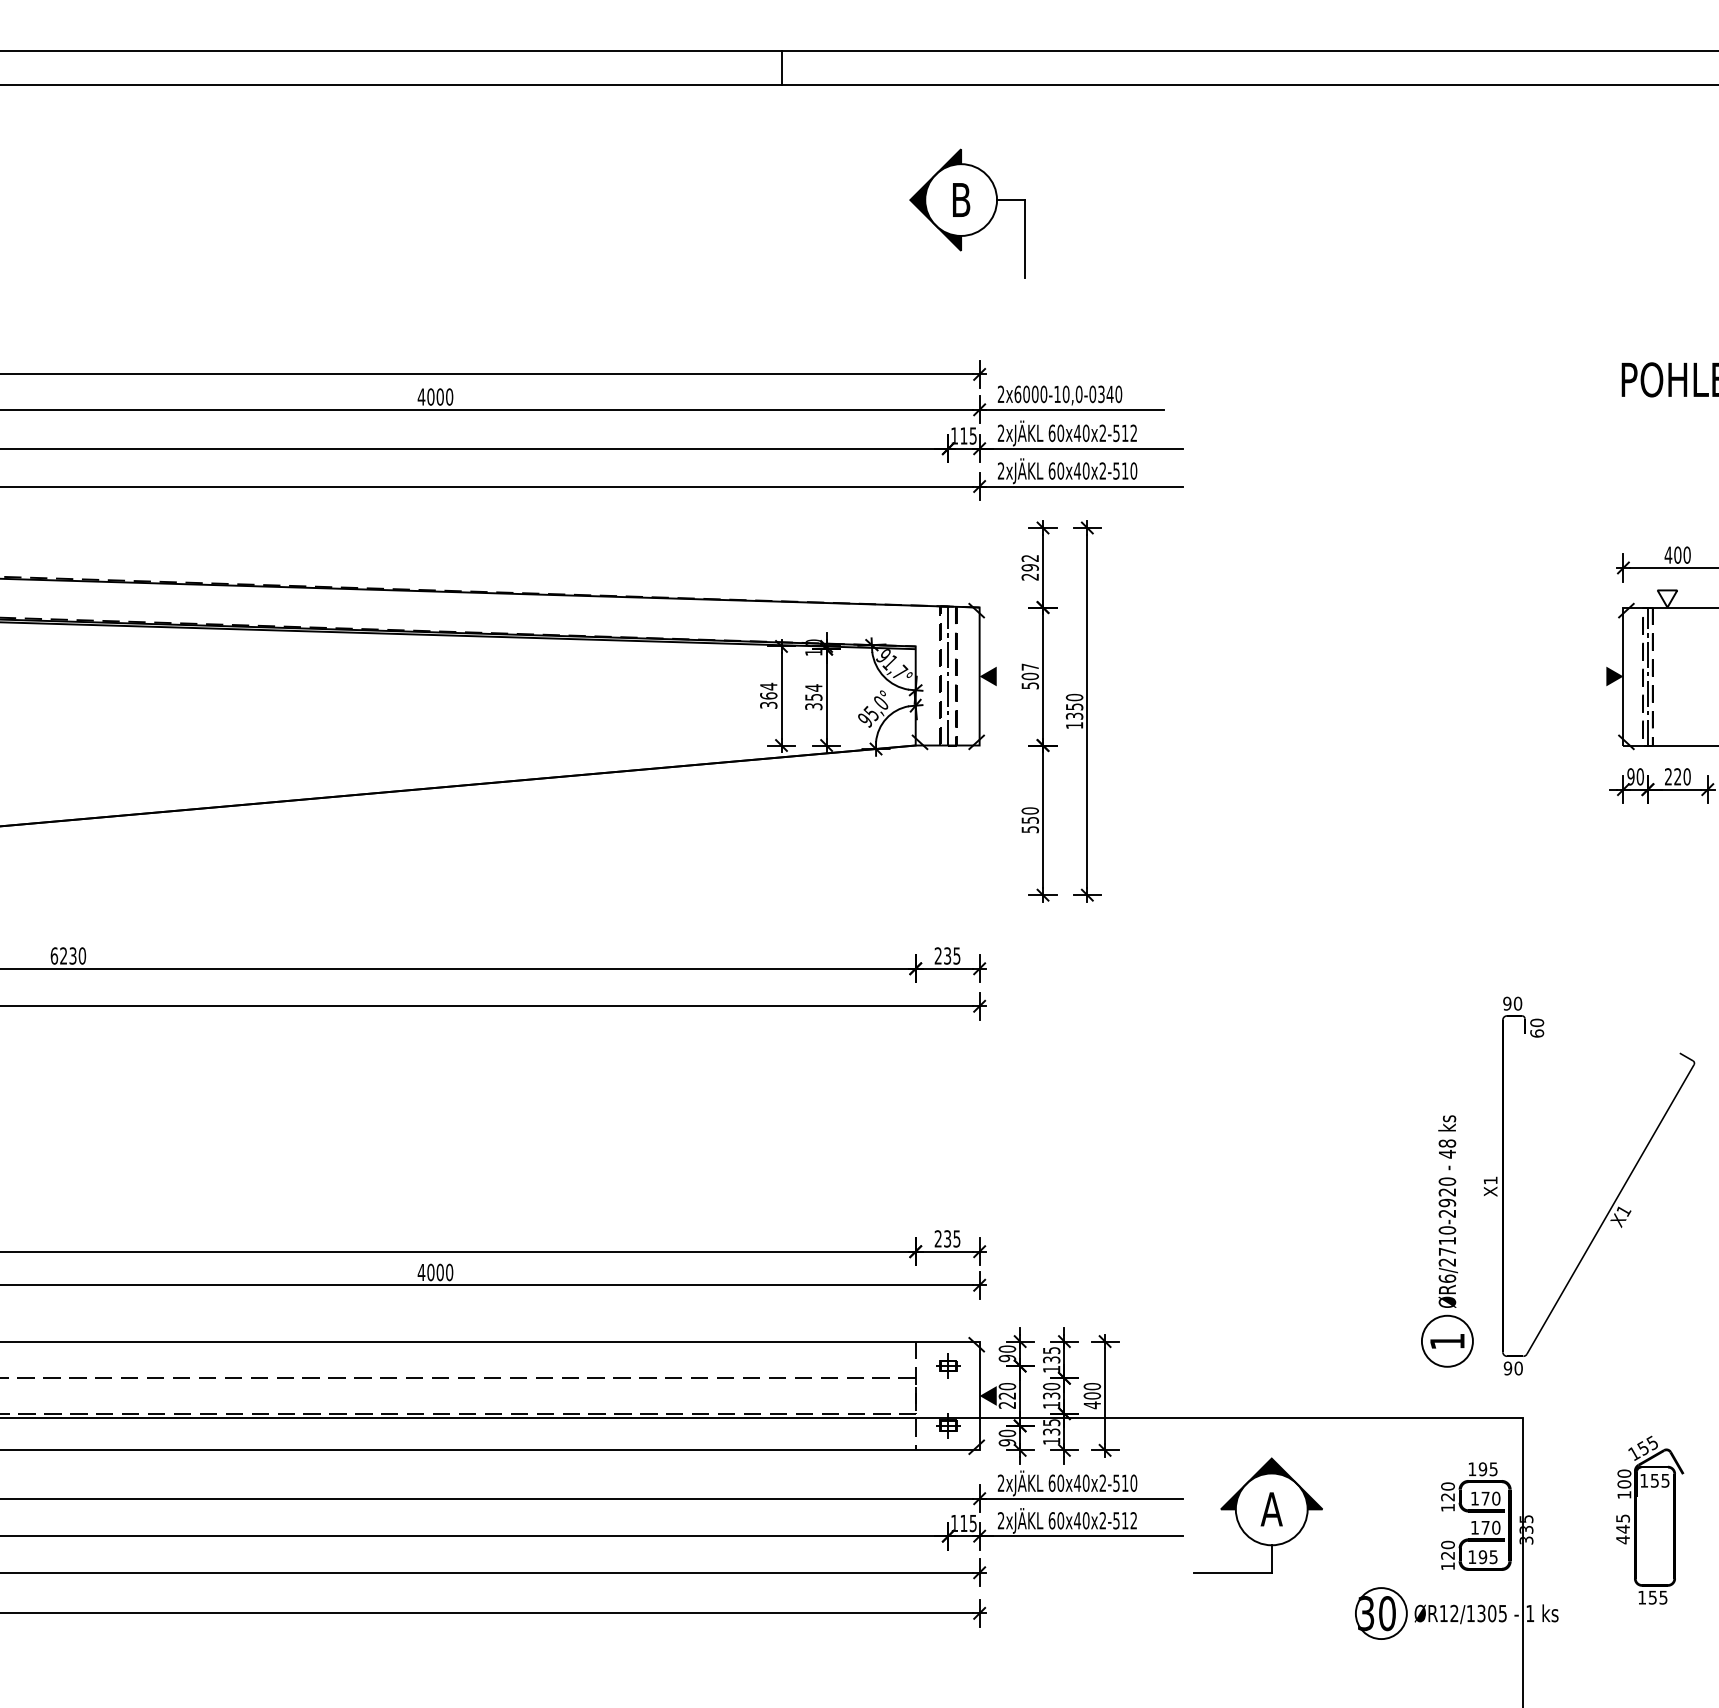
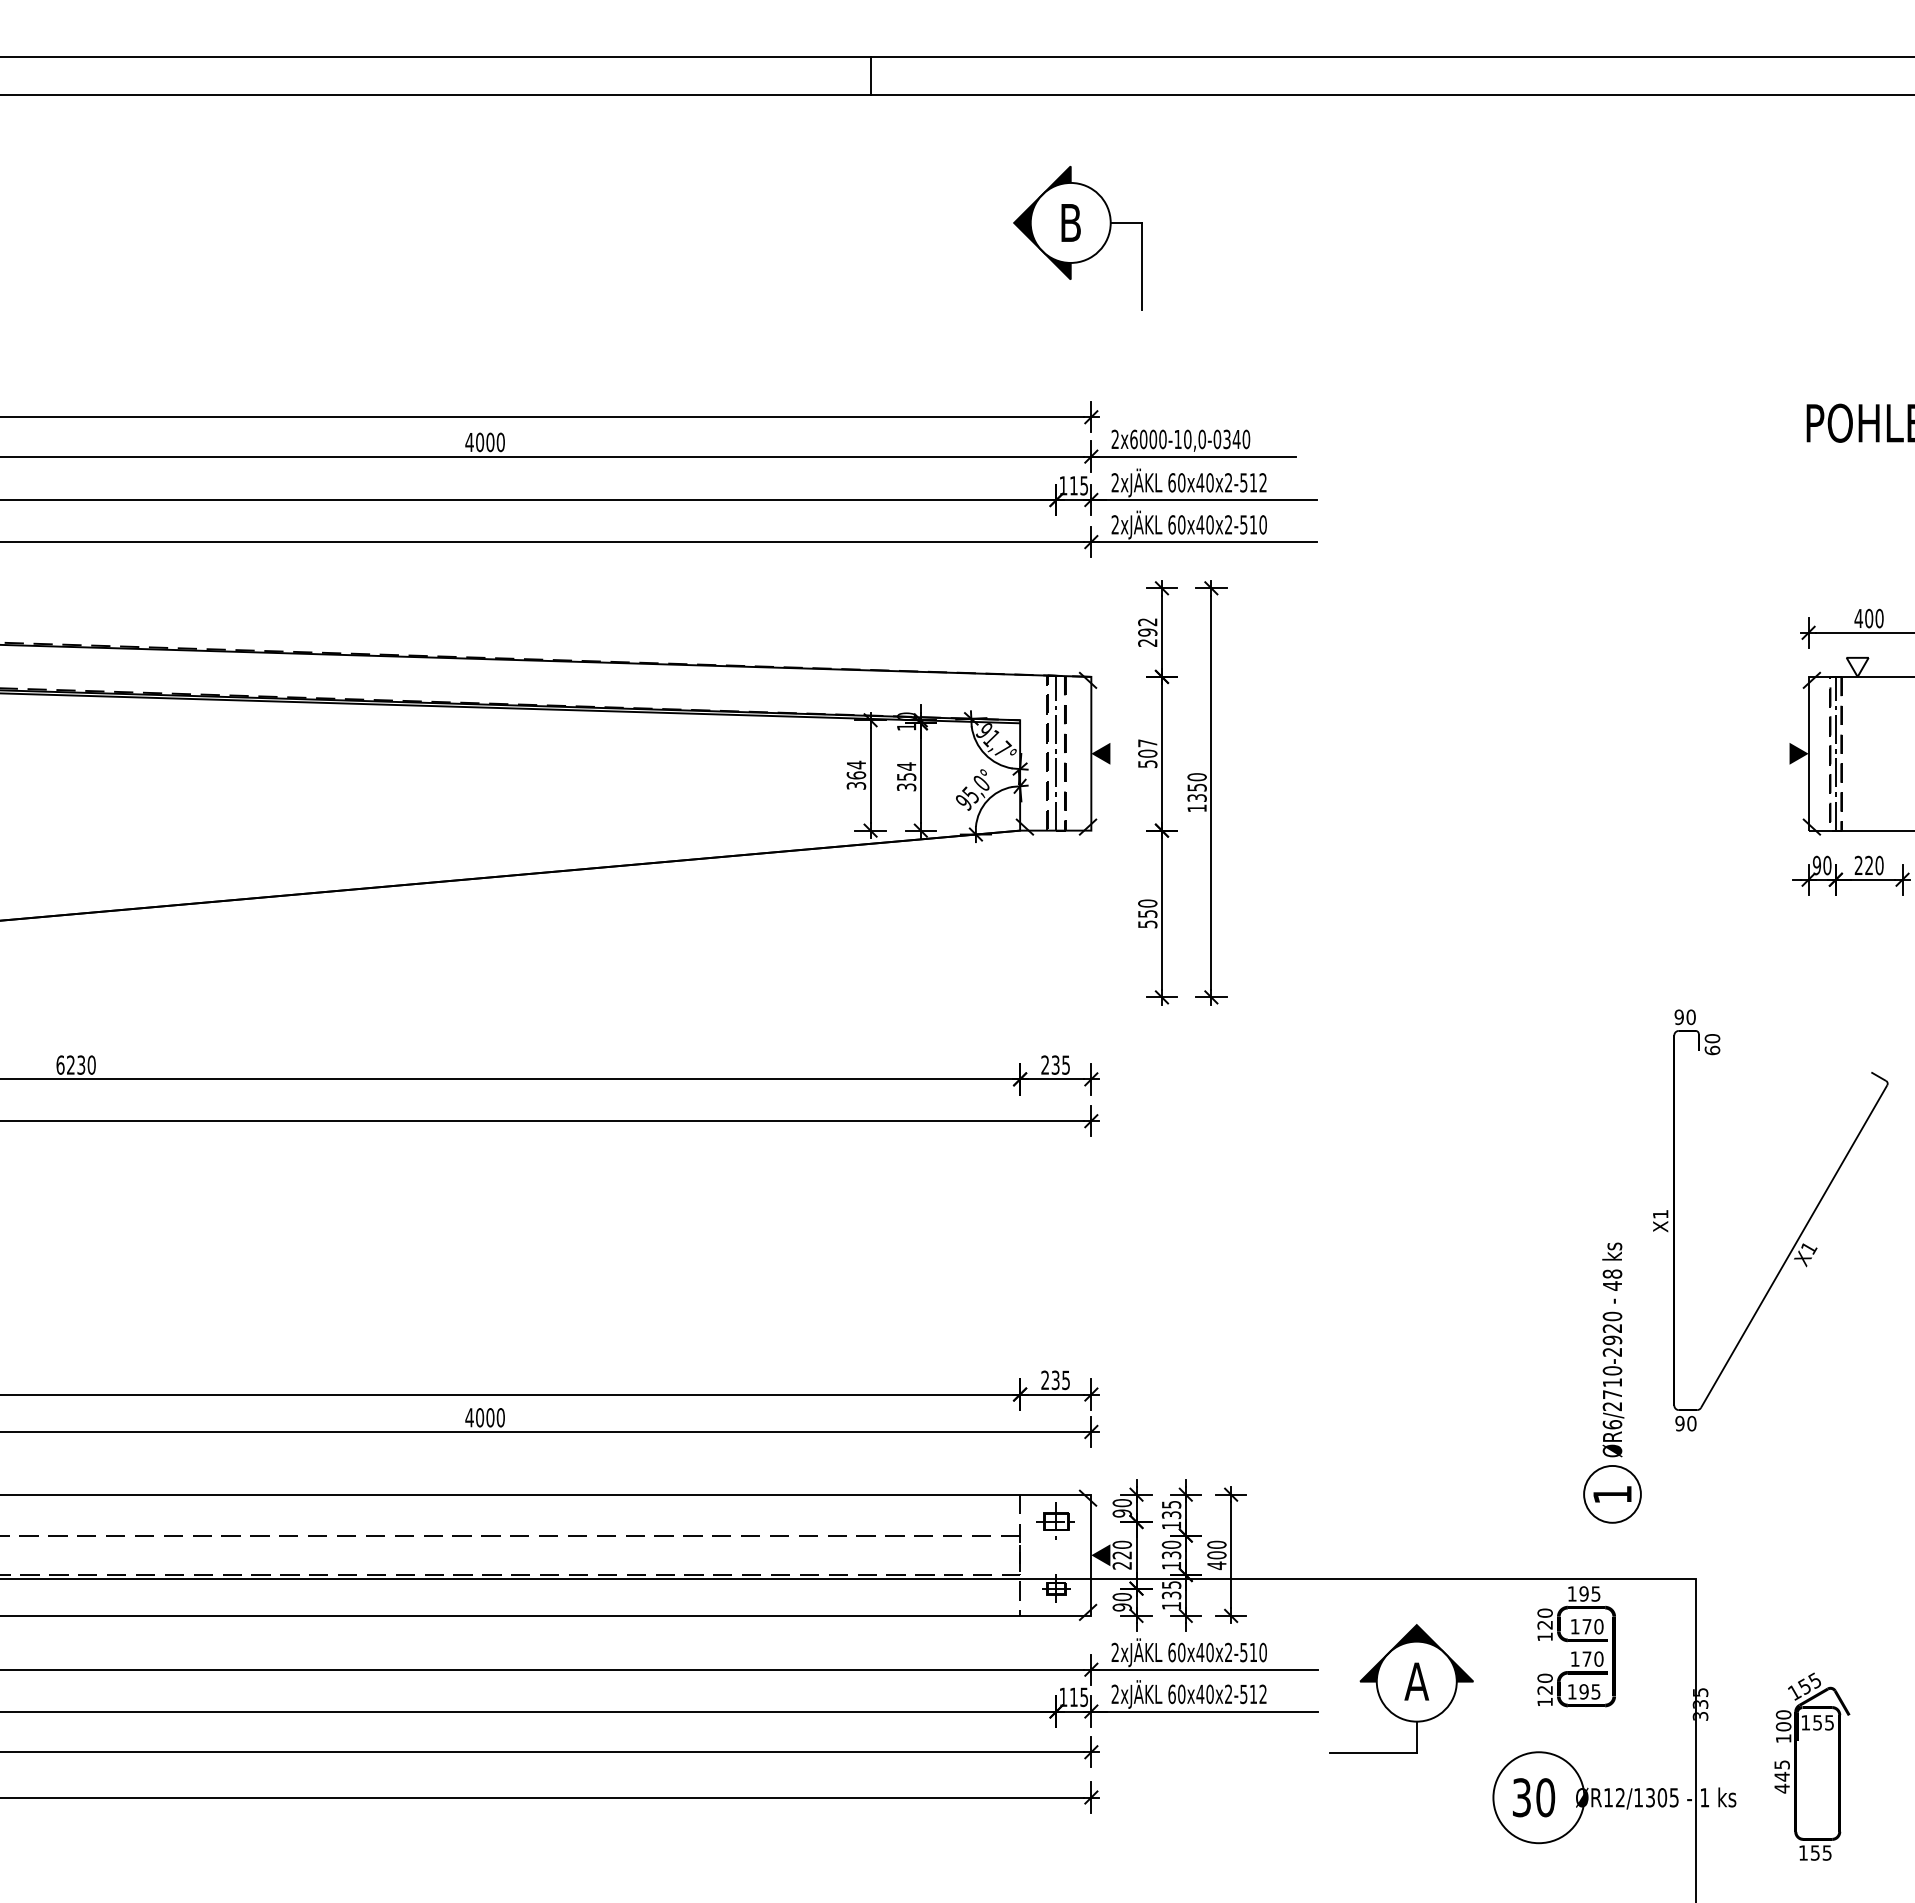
text: (1589, 1186) -> (1770, 1220), moved
part: (948, 1365) -> (1056, 1521), size x1.4
text: (1476, 1516) -> (1576, 1646), moved
text: (1650, 1520) -> (1812, 1766), moved
circle: (1381, 1613) -> (1538, 1797), size x1.6

